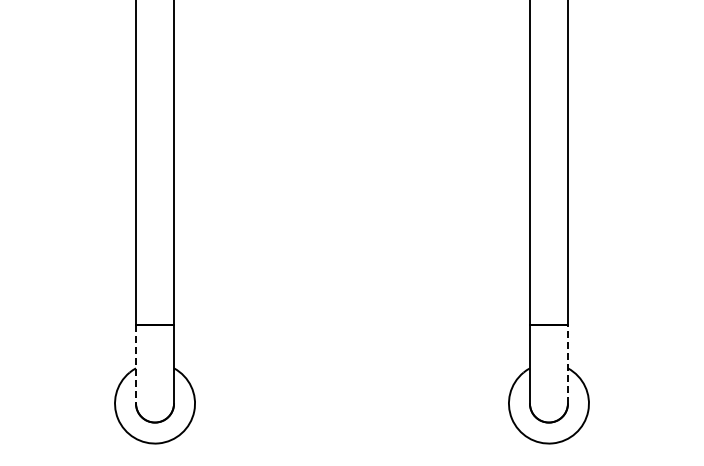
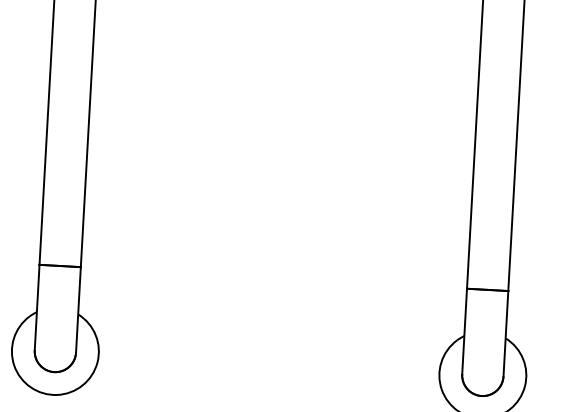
line: (567, 363) -> (505, 333), dashed -> solid
line: (136, 364) -> (37, 307), dashed -> solid

